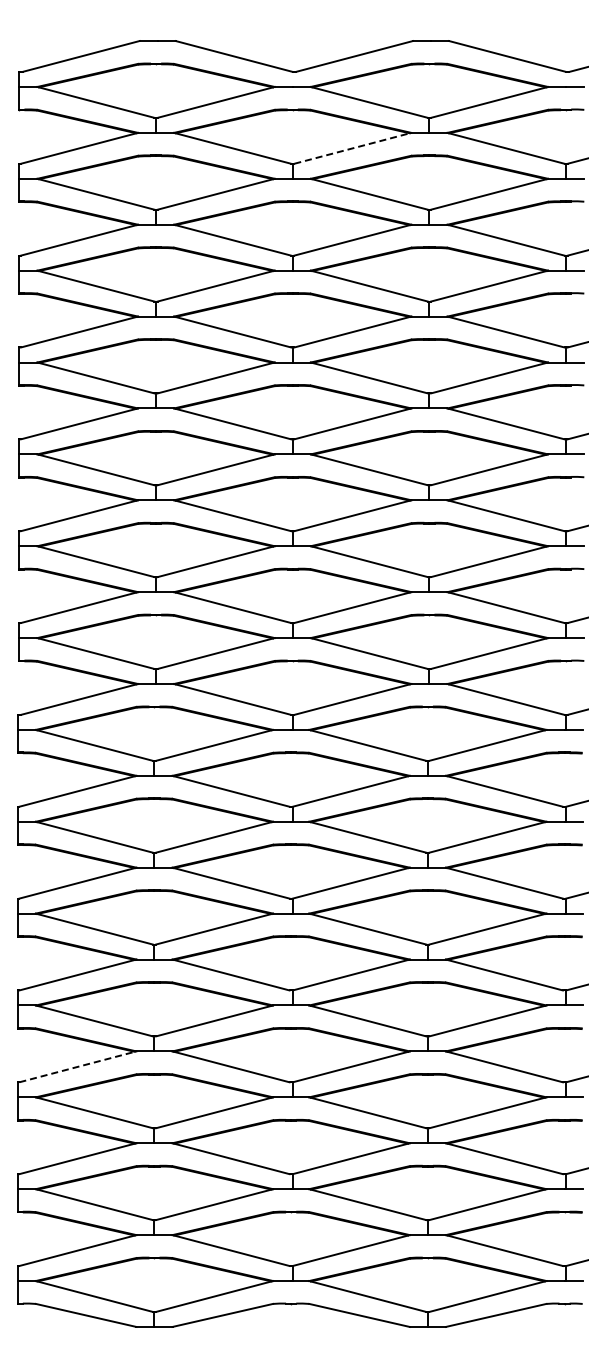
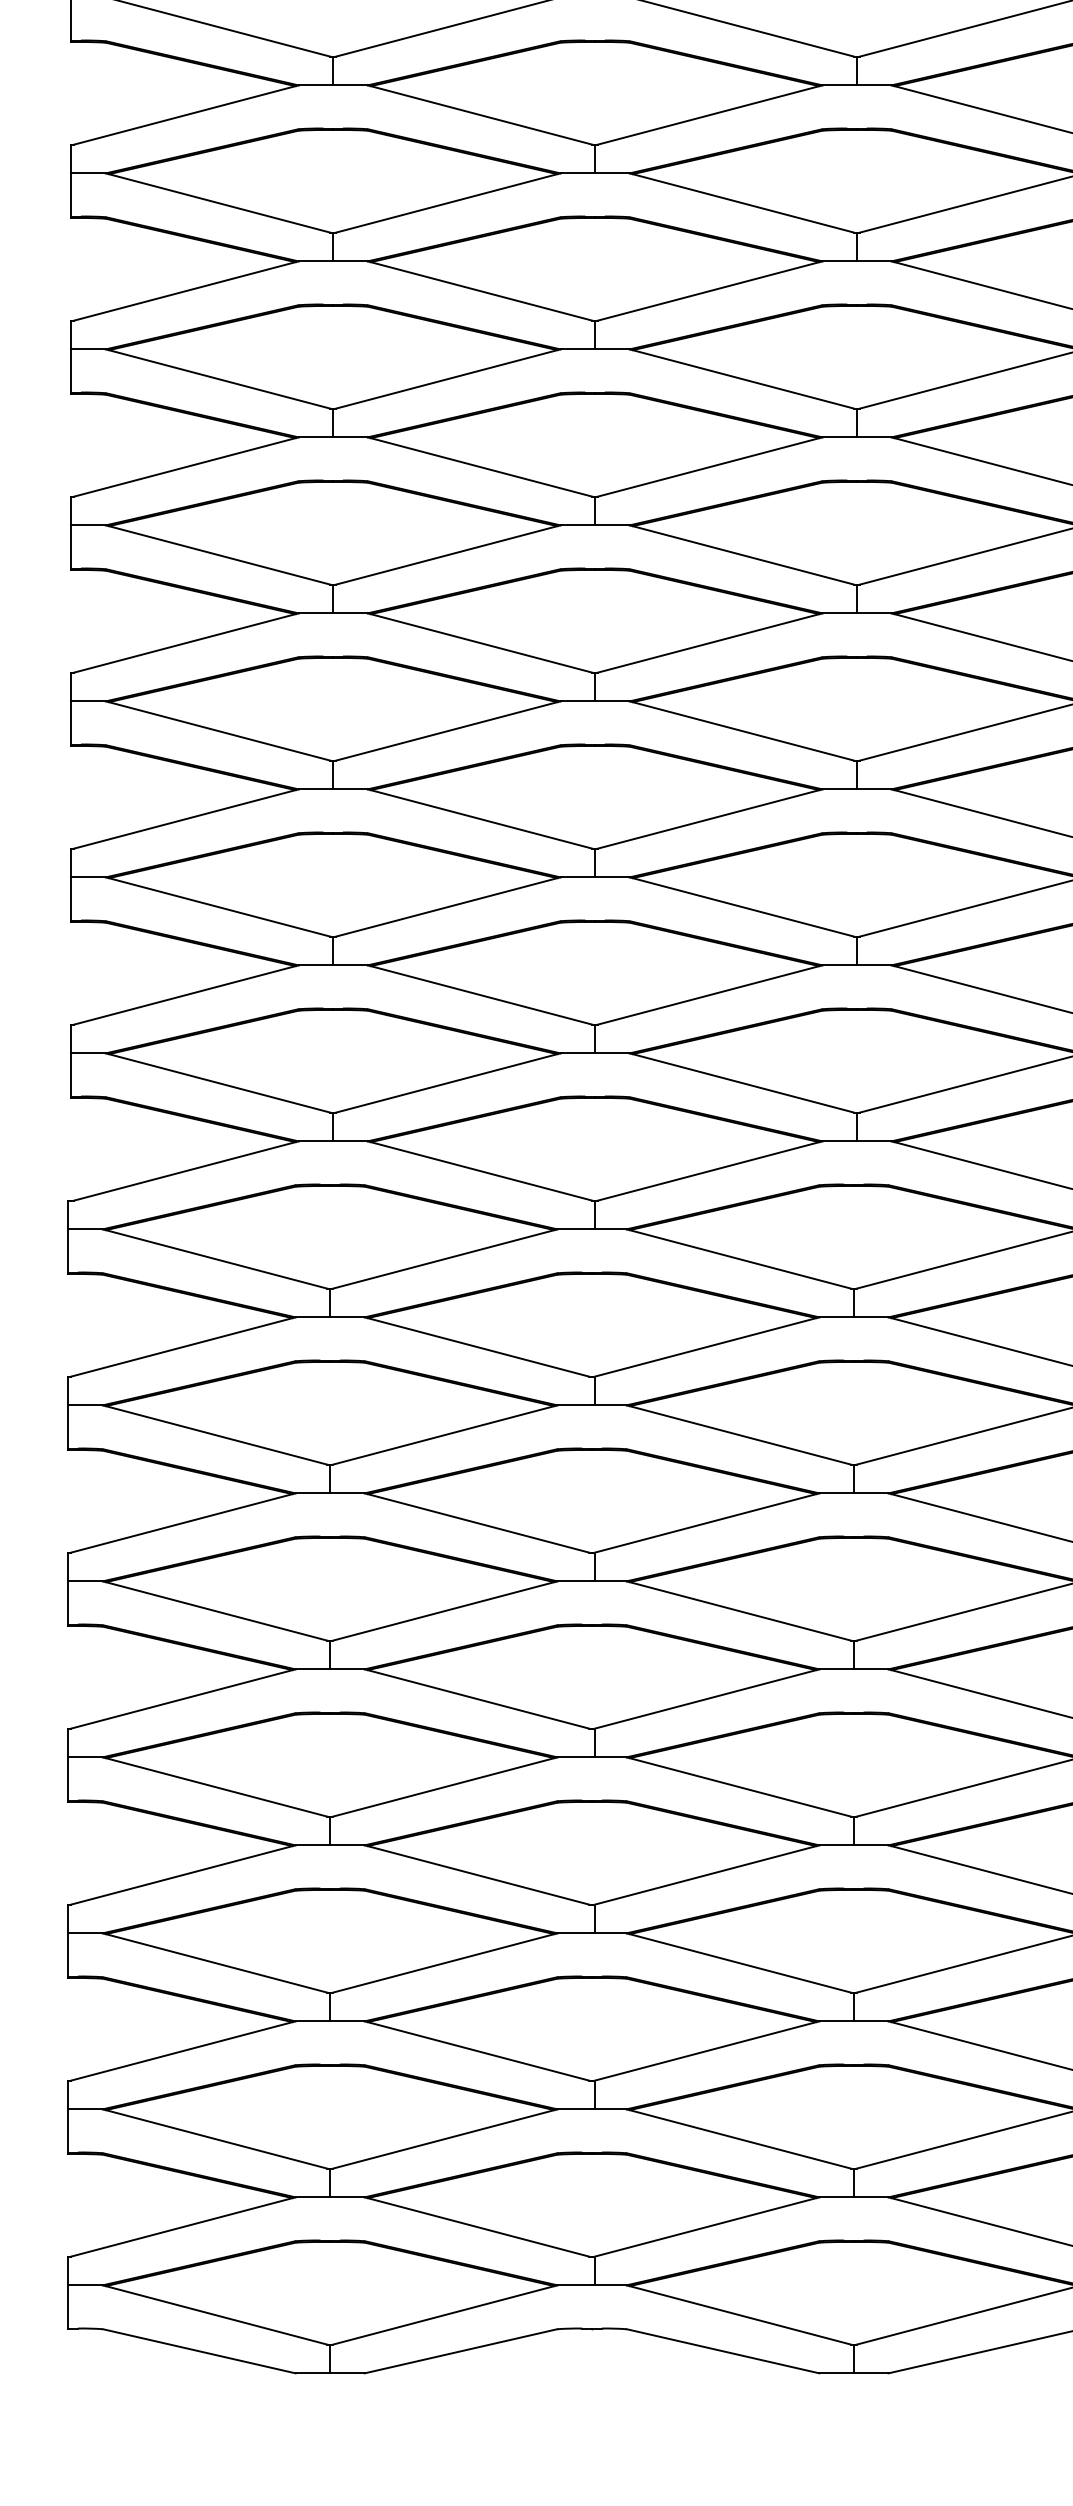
line: (352, 148) -> (709, 115), dashed -> solid
line: (77, 1066) -> (182, 1874), dashed -> solid

